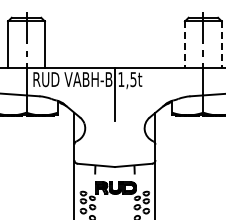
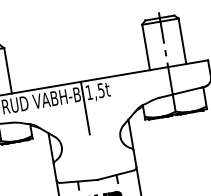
line: (184, 45) -> (145, 48), dashed -> solid
line: (221, 45) -> (182, 42), dashed -> solid

